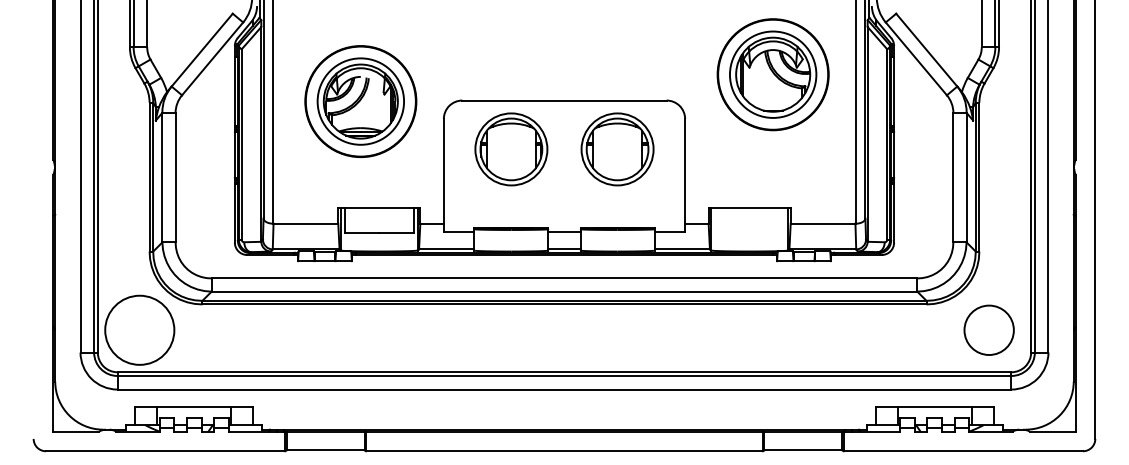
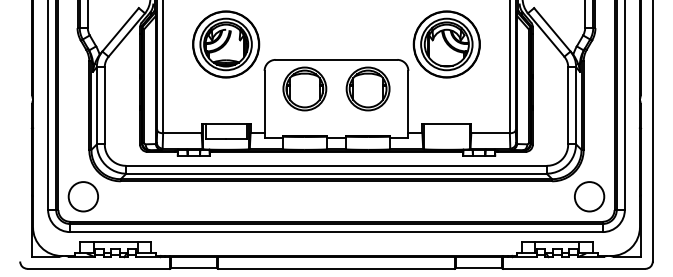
part: (772, 74) -> (446, 44), moved
part: (361, 101) -> (226, 44), moved
circle: (139, 329) -> (83, 196), size x0.71

